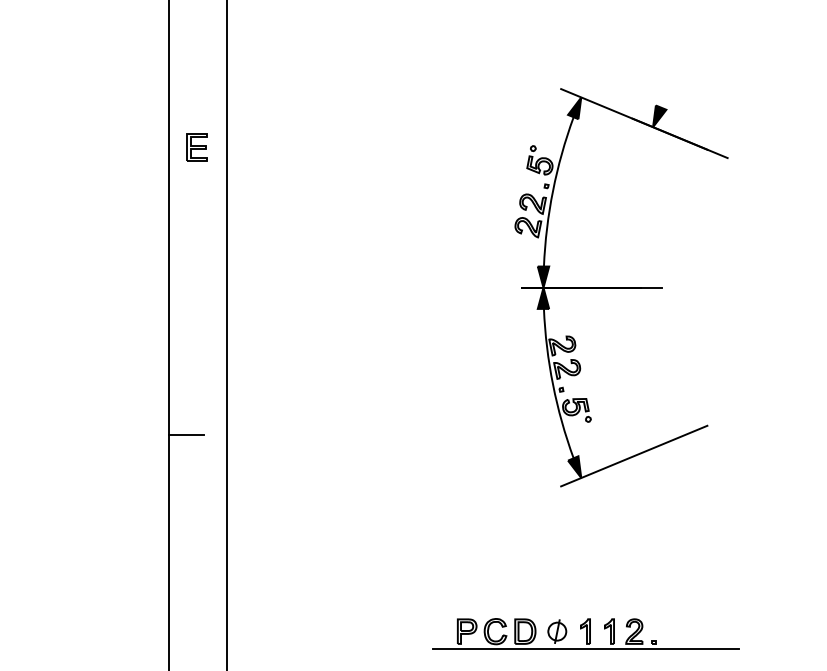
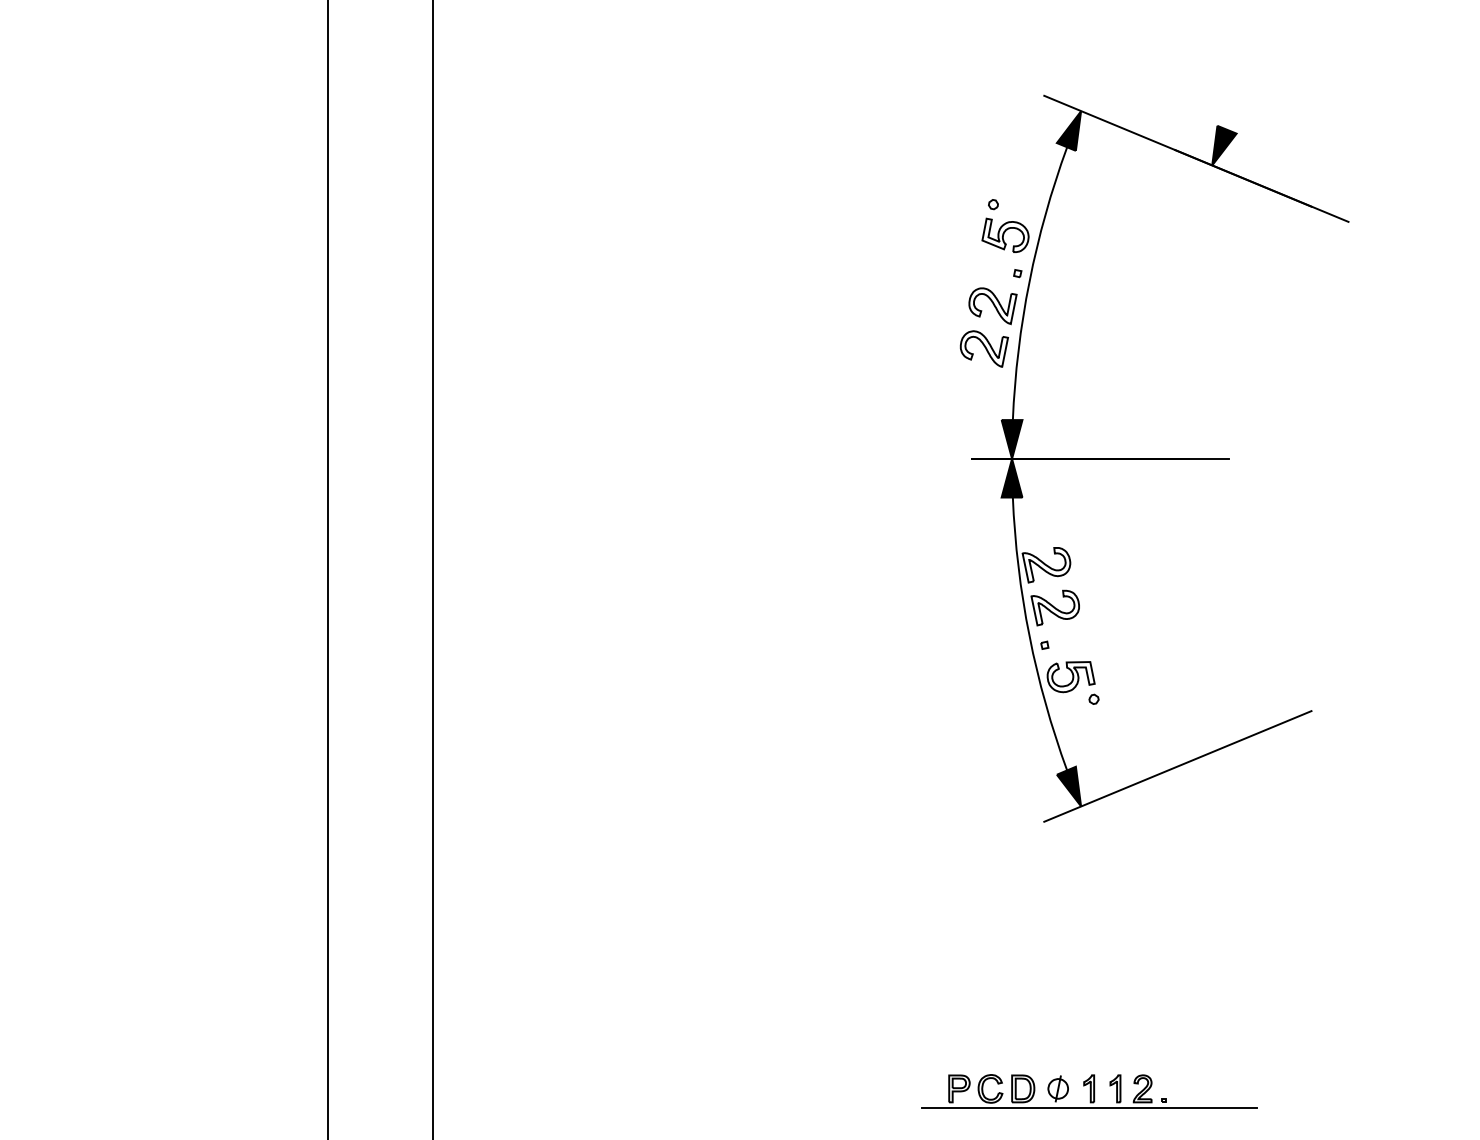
part: (196, 147) -> (378, 202), removed
line: (186, 435) -> (359, 728), removed
part: (585, 633) -> (1088, 1090), size x0.6

